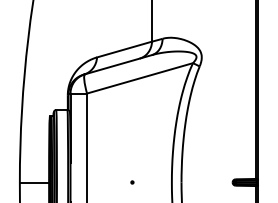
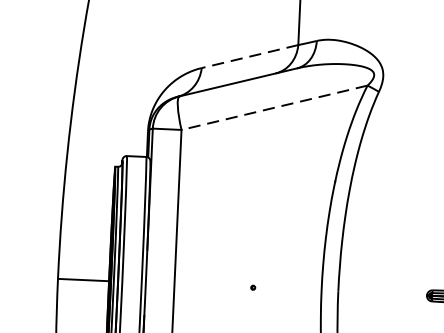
line: (124, 49) -> (249, 56), solid -> dashed
line: (139, 78) -> (273, 107), solid -> dashed

